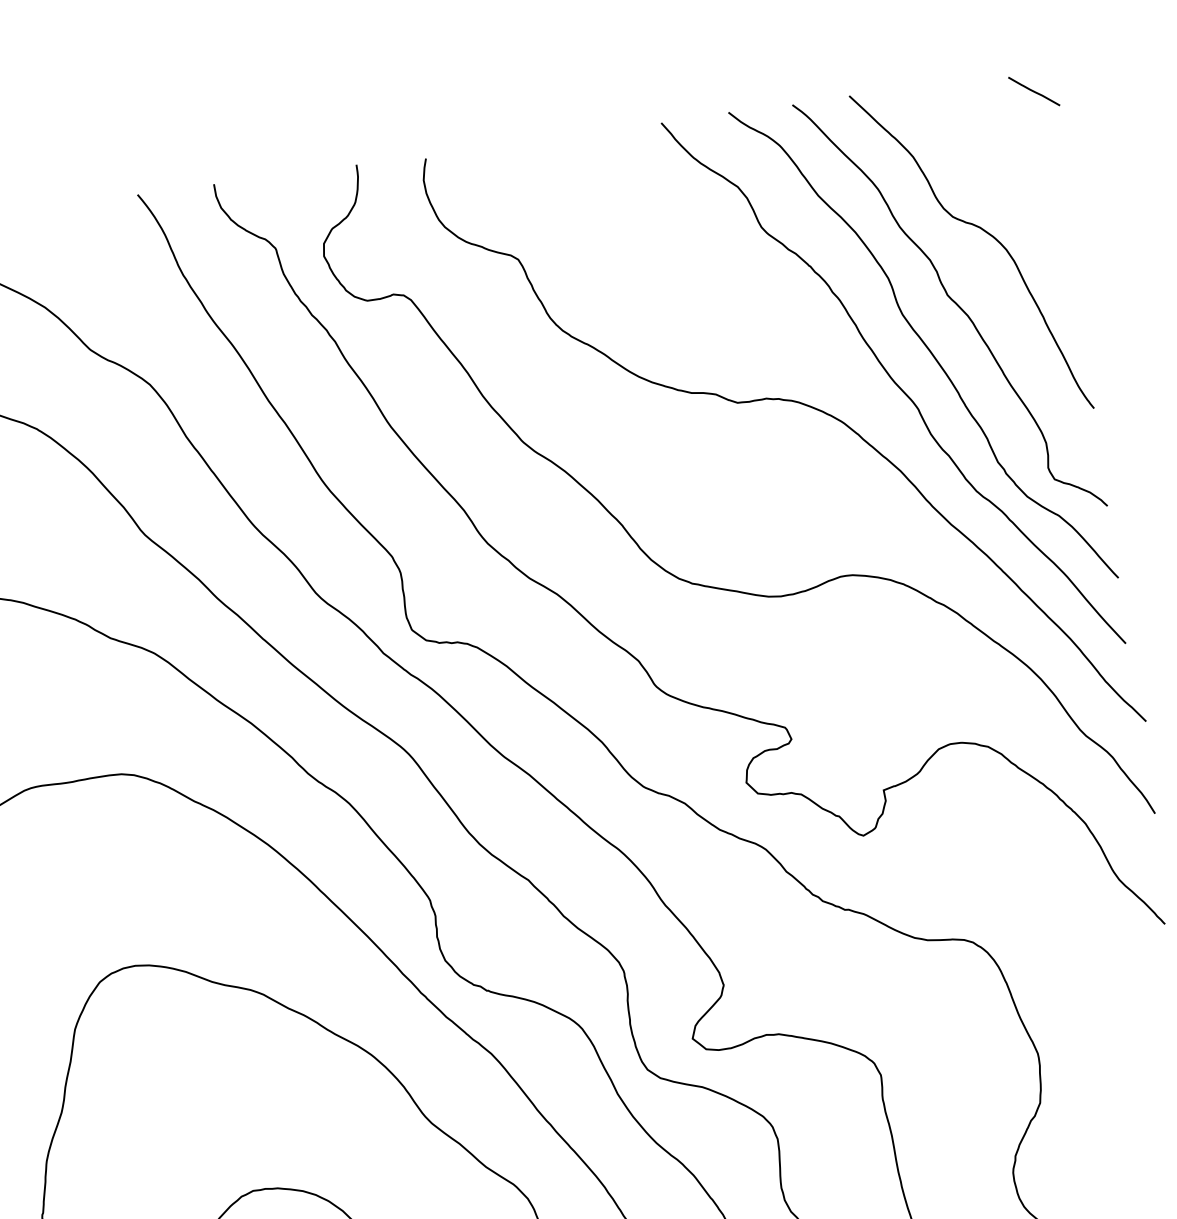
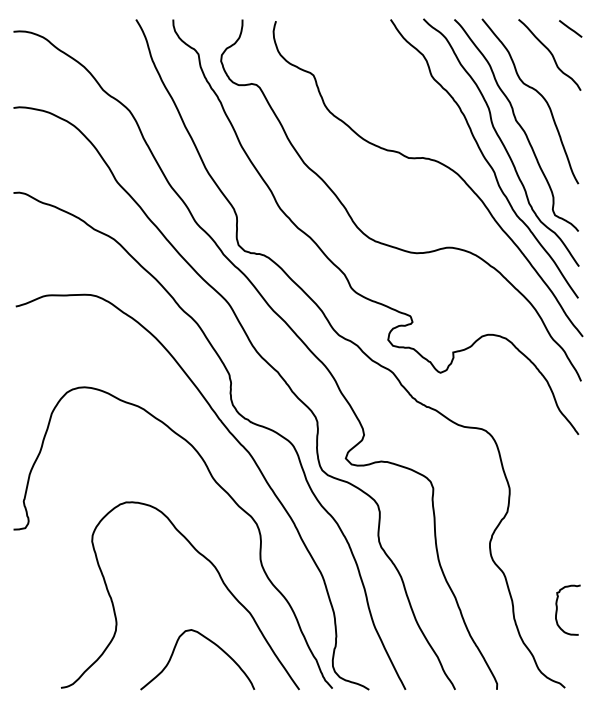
curve: (999, 149) -> (550, 54), added

